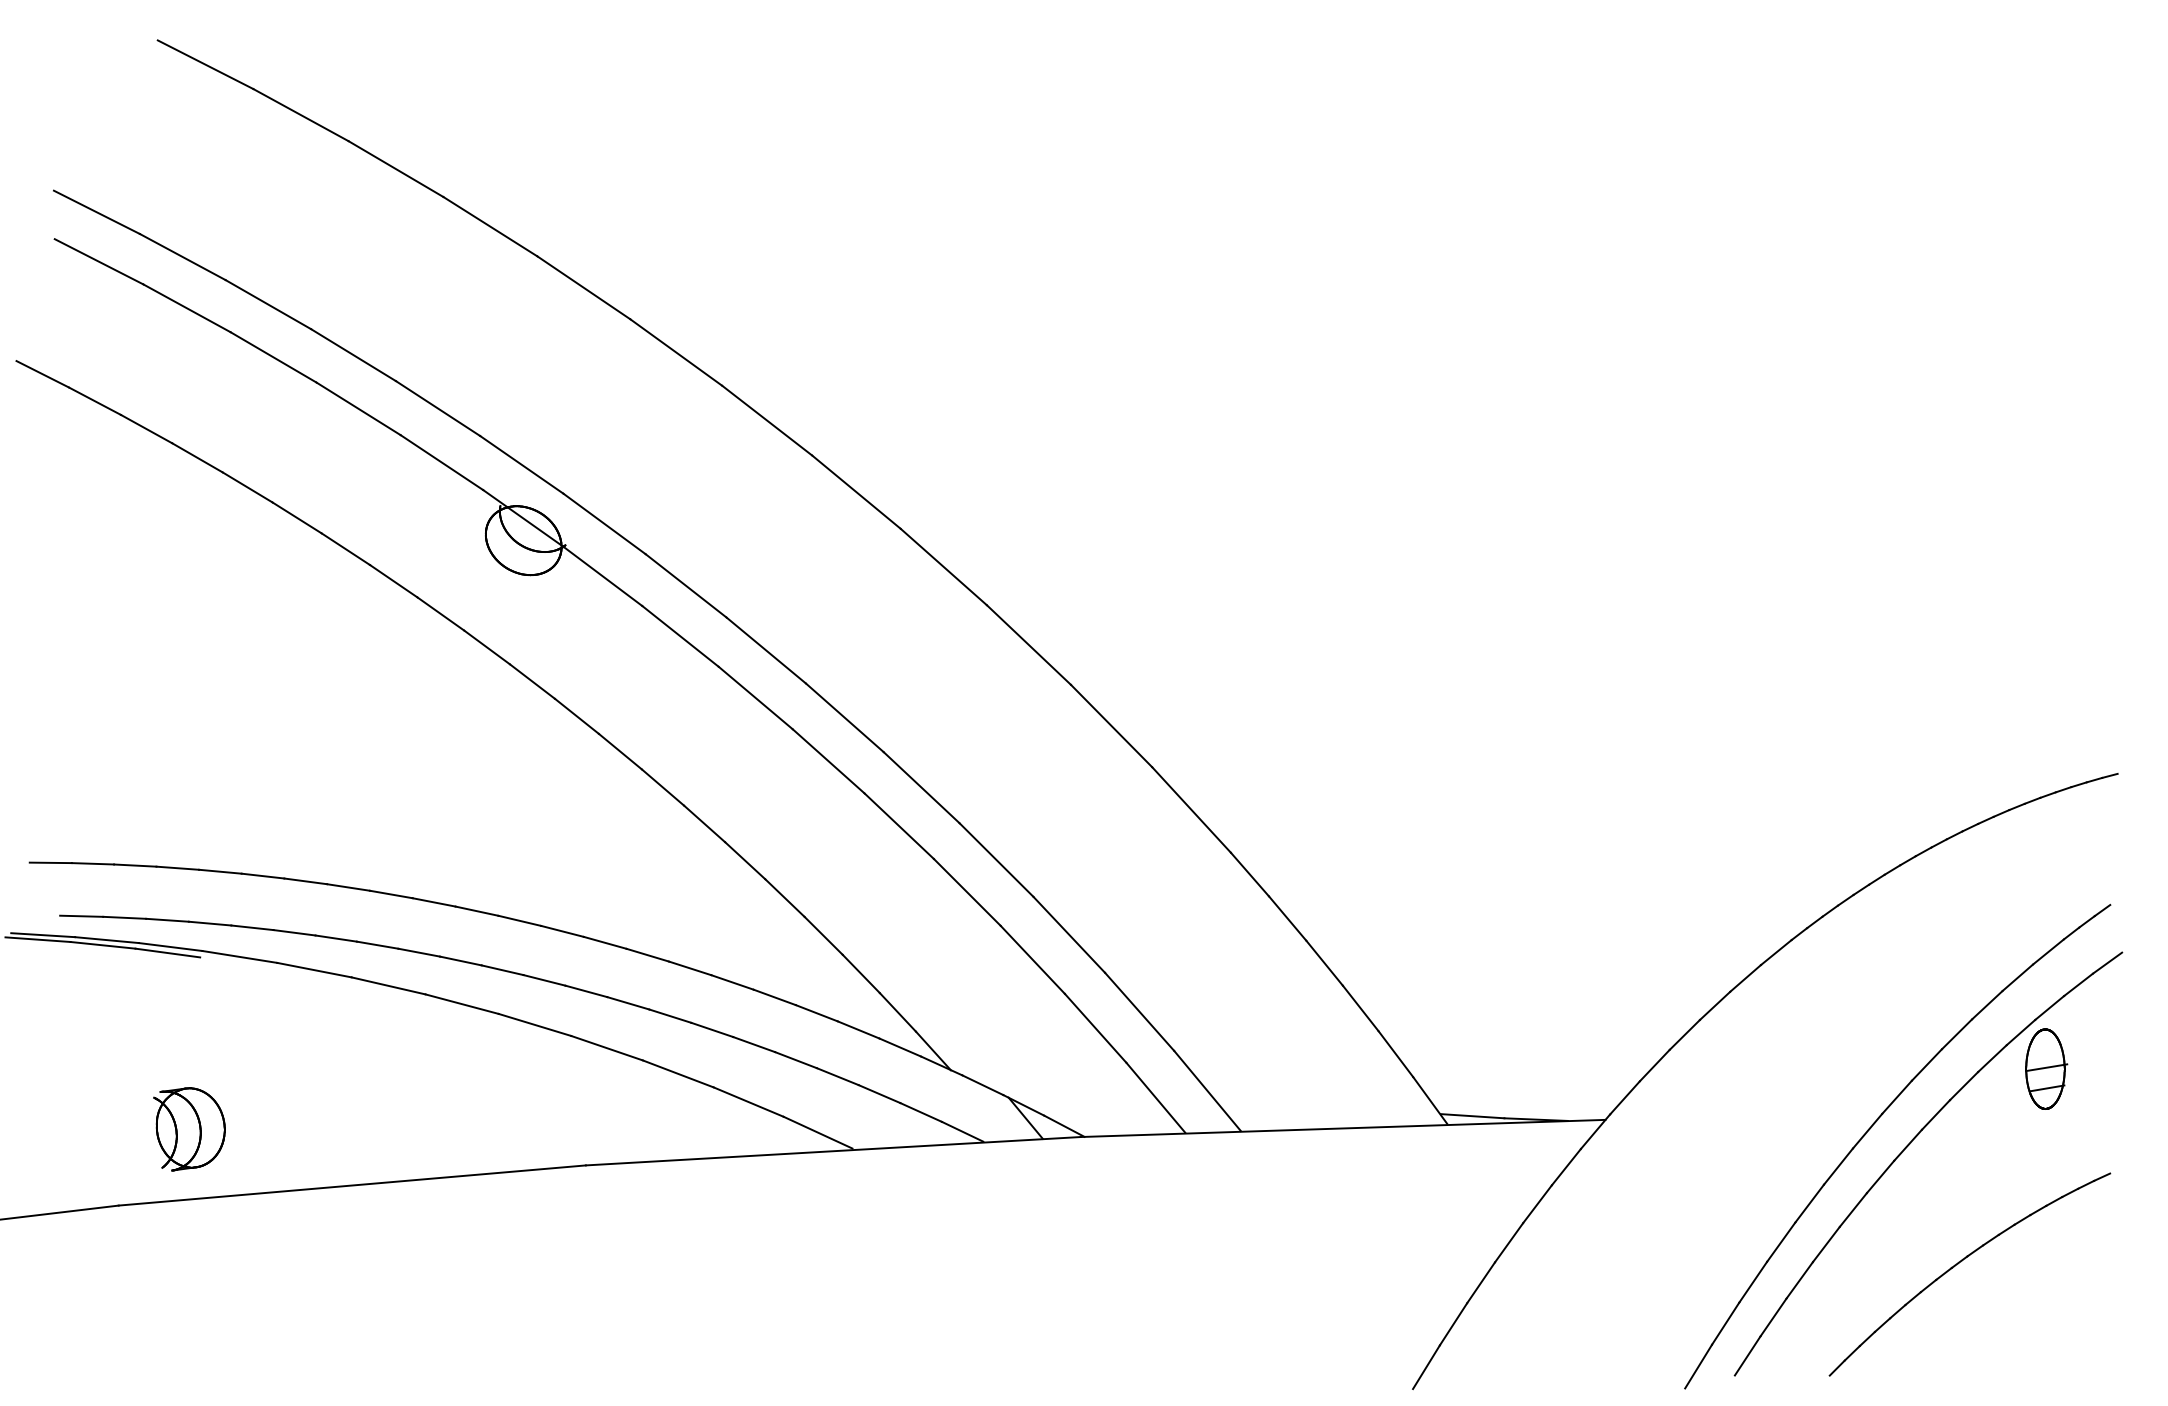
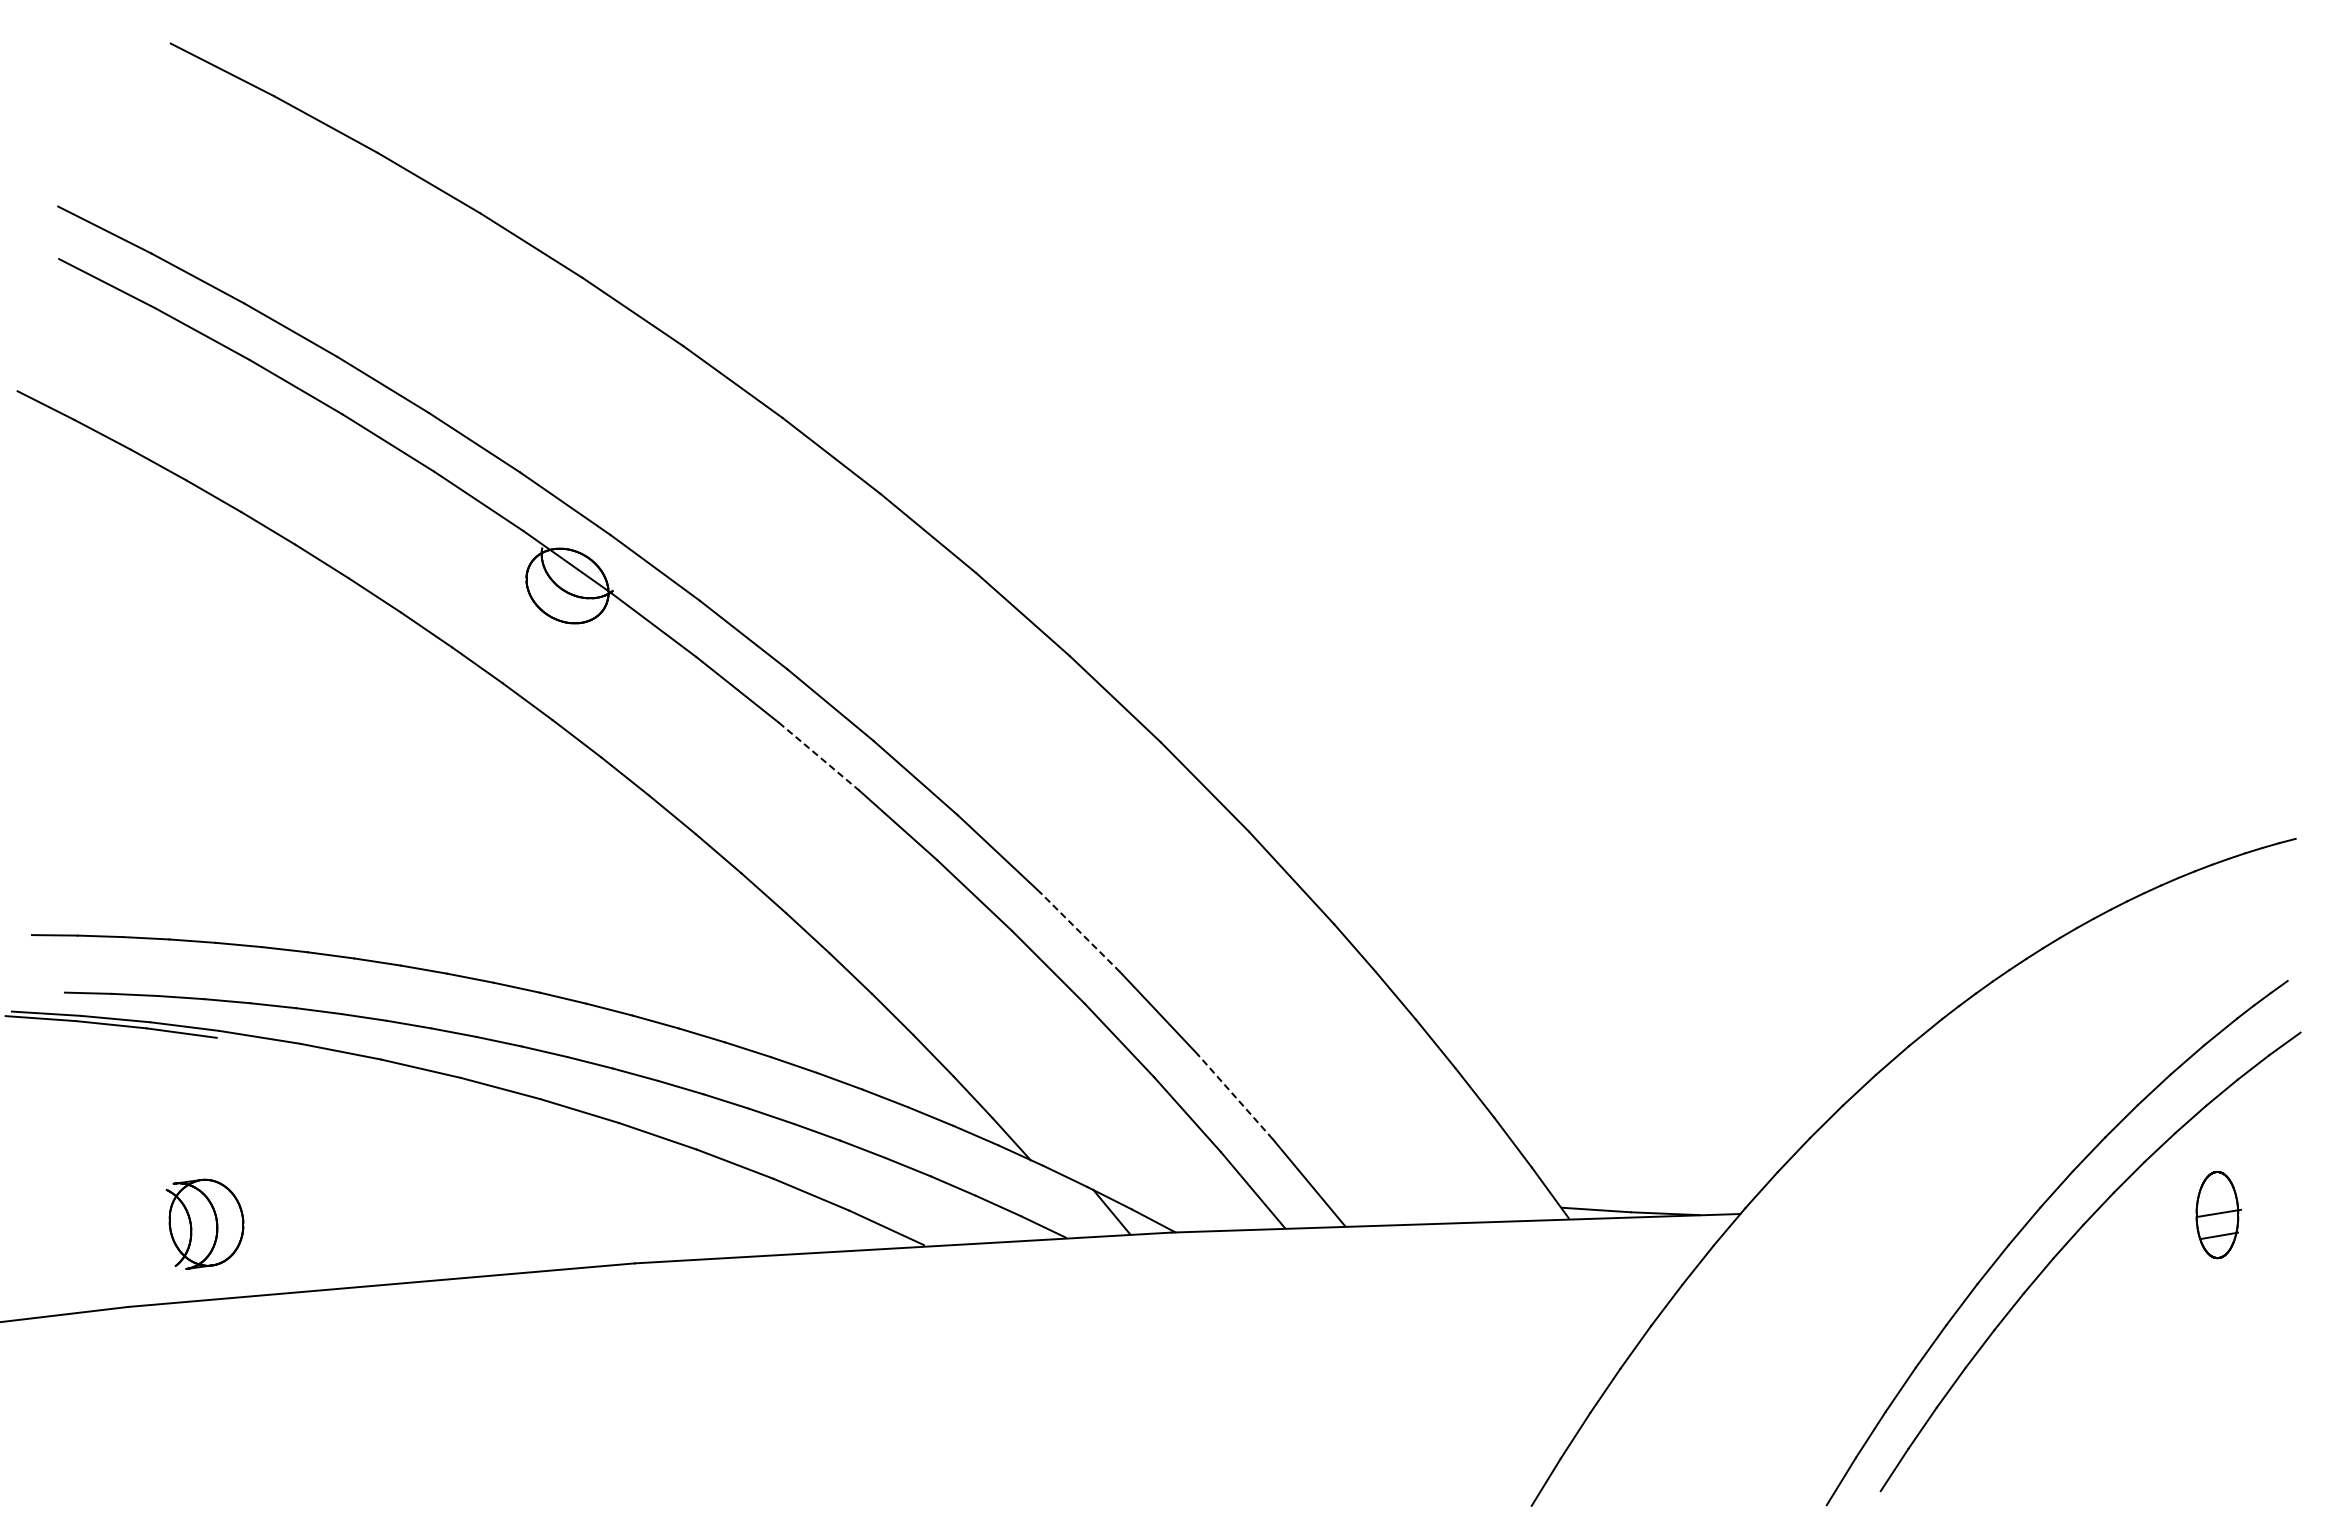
line: (756, 697) -> (819, 756), solid -> dashed
line: (996, 860) -> (1080, 932), solid -> dashed
line: (1139, 1011) -> (1235, 1096), solid -> dashed
part: (2046, 1068) -> (2218, 1214), moved
part: (1962, 1261) -> (2127, 1367), removed

